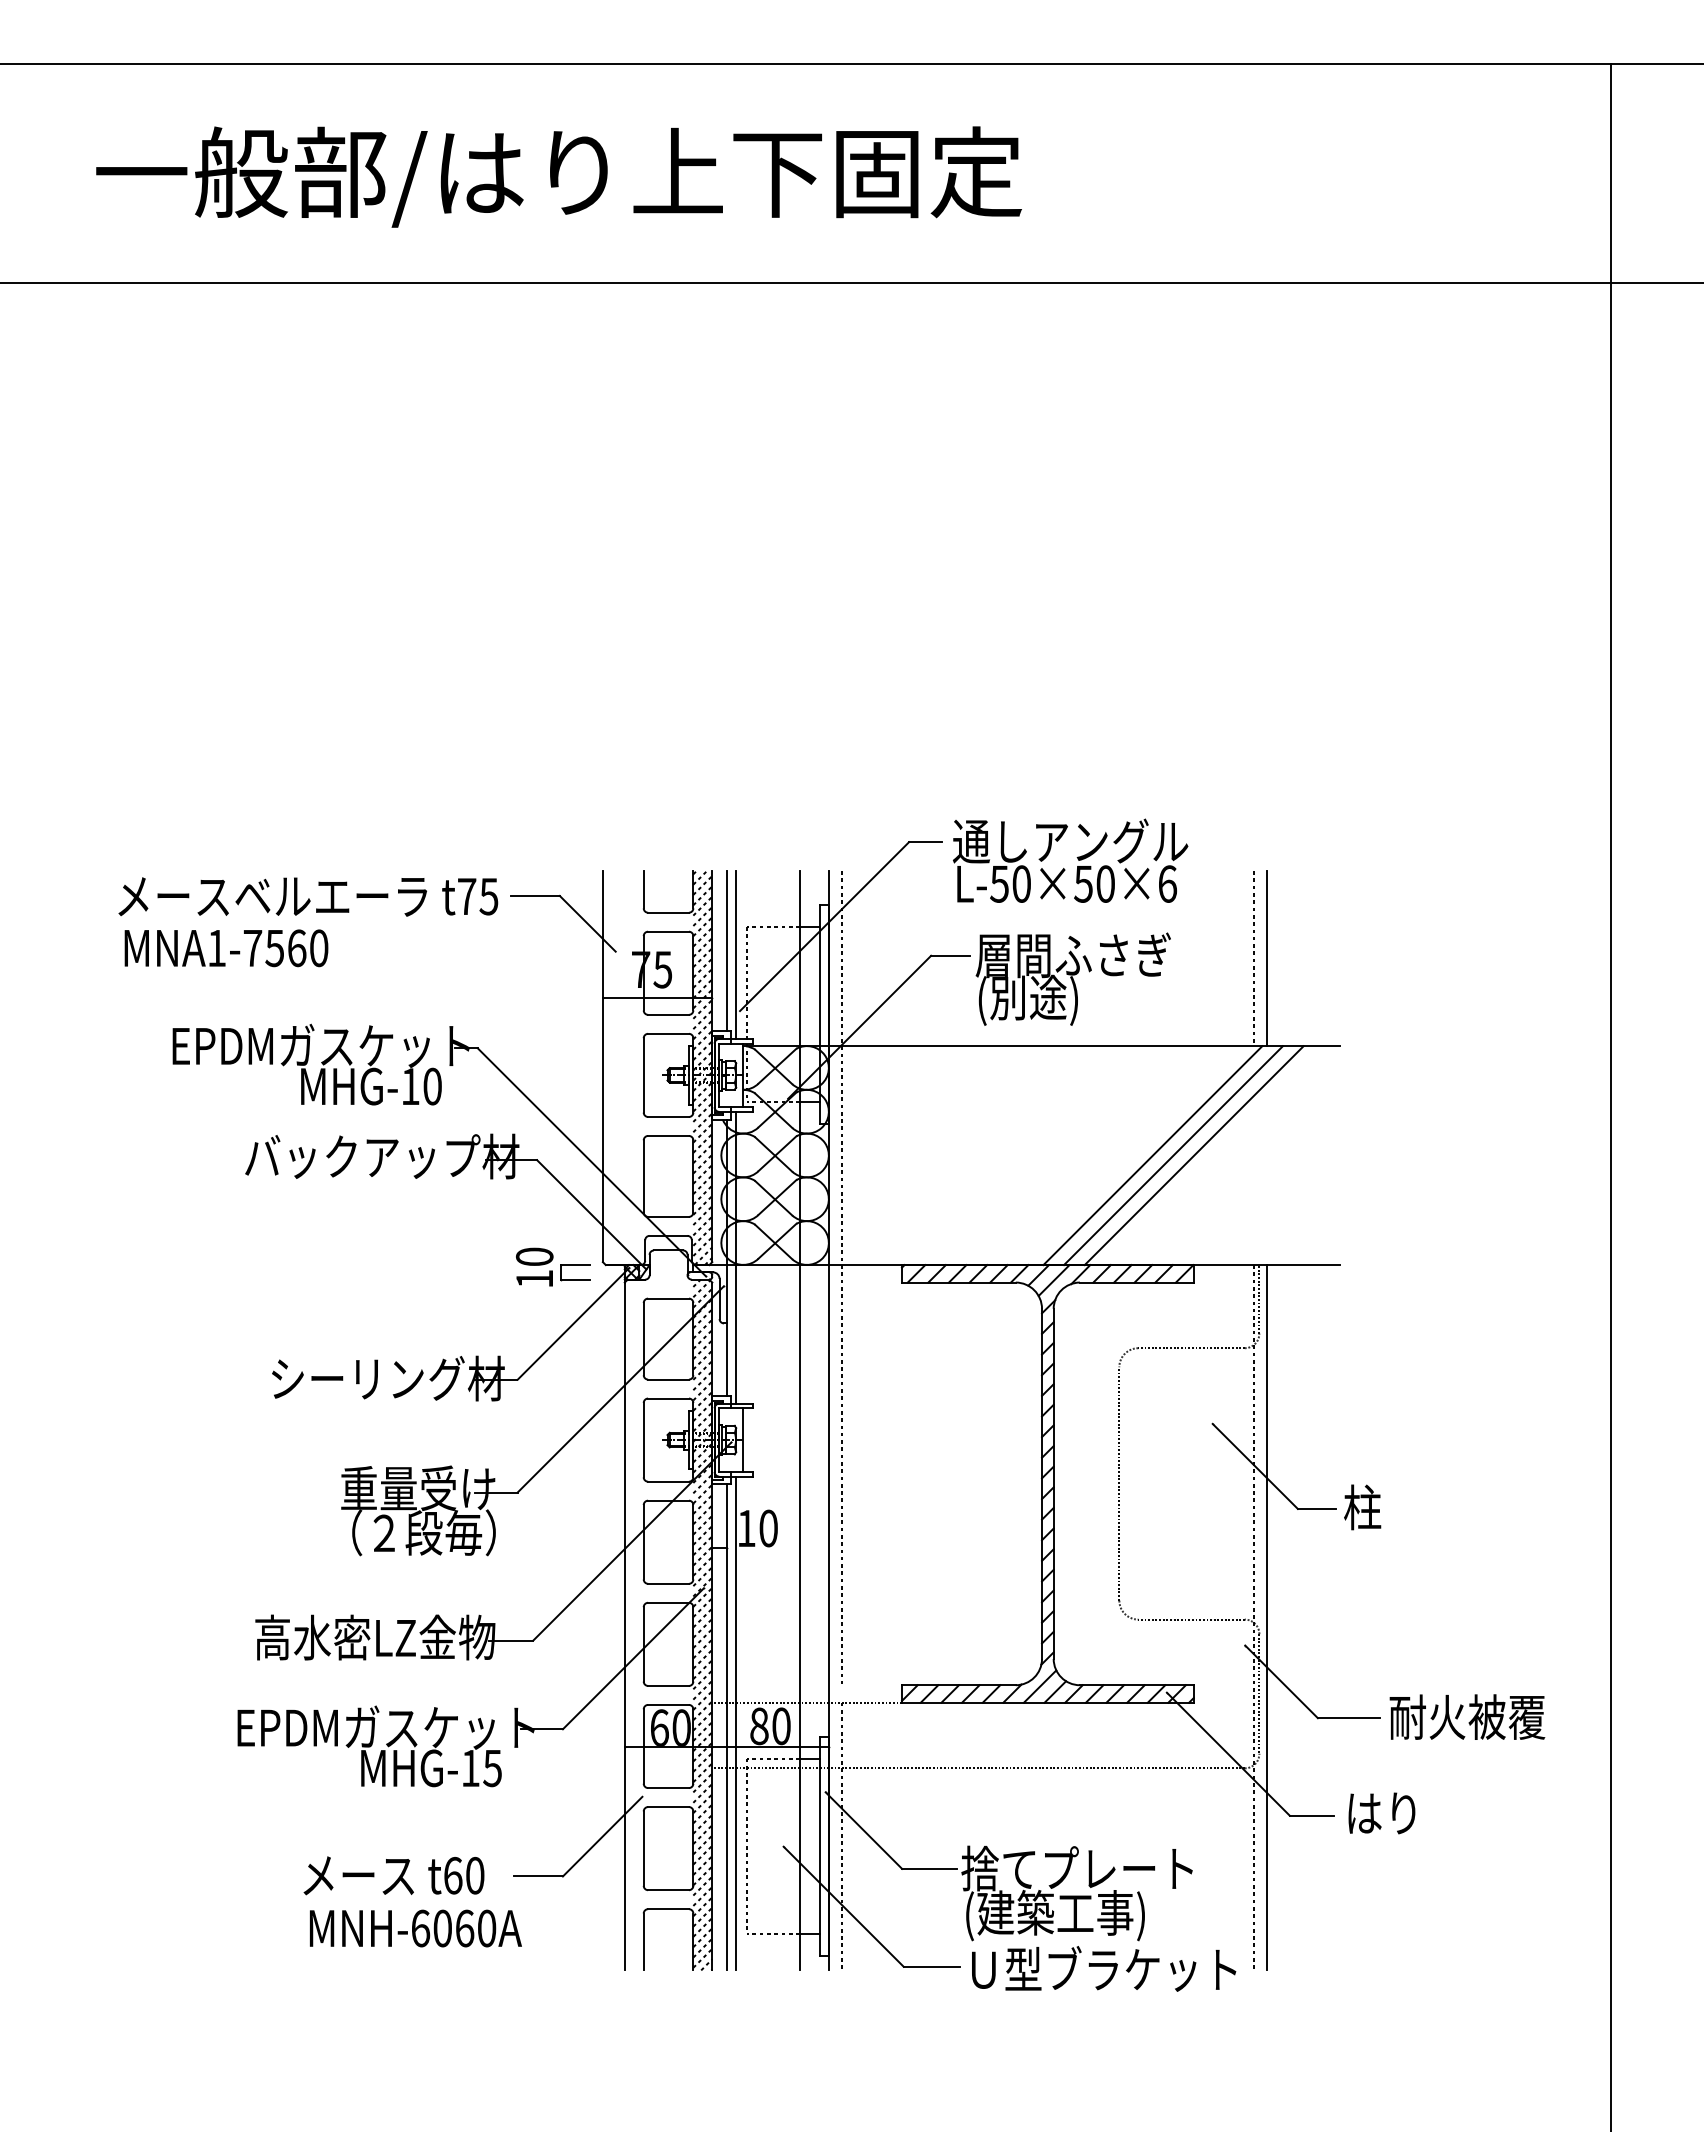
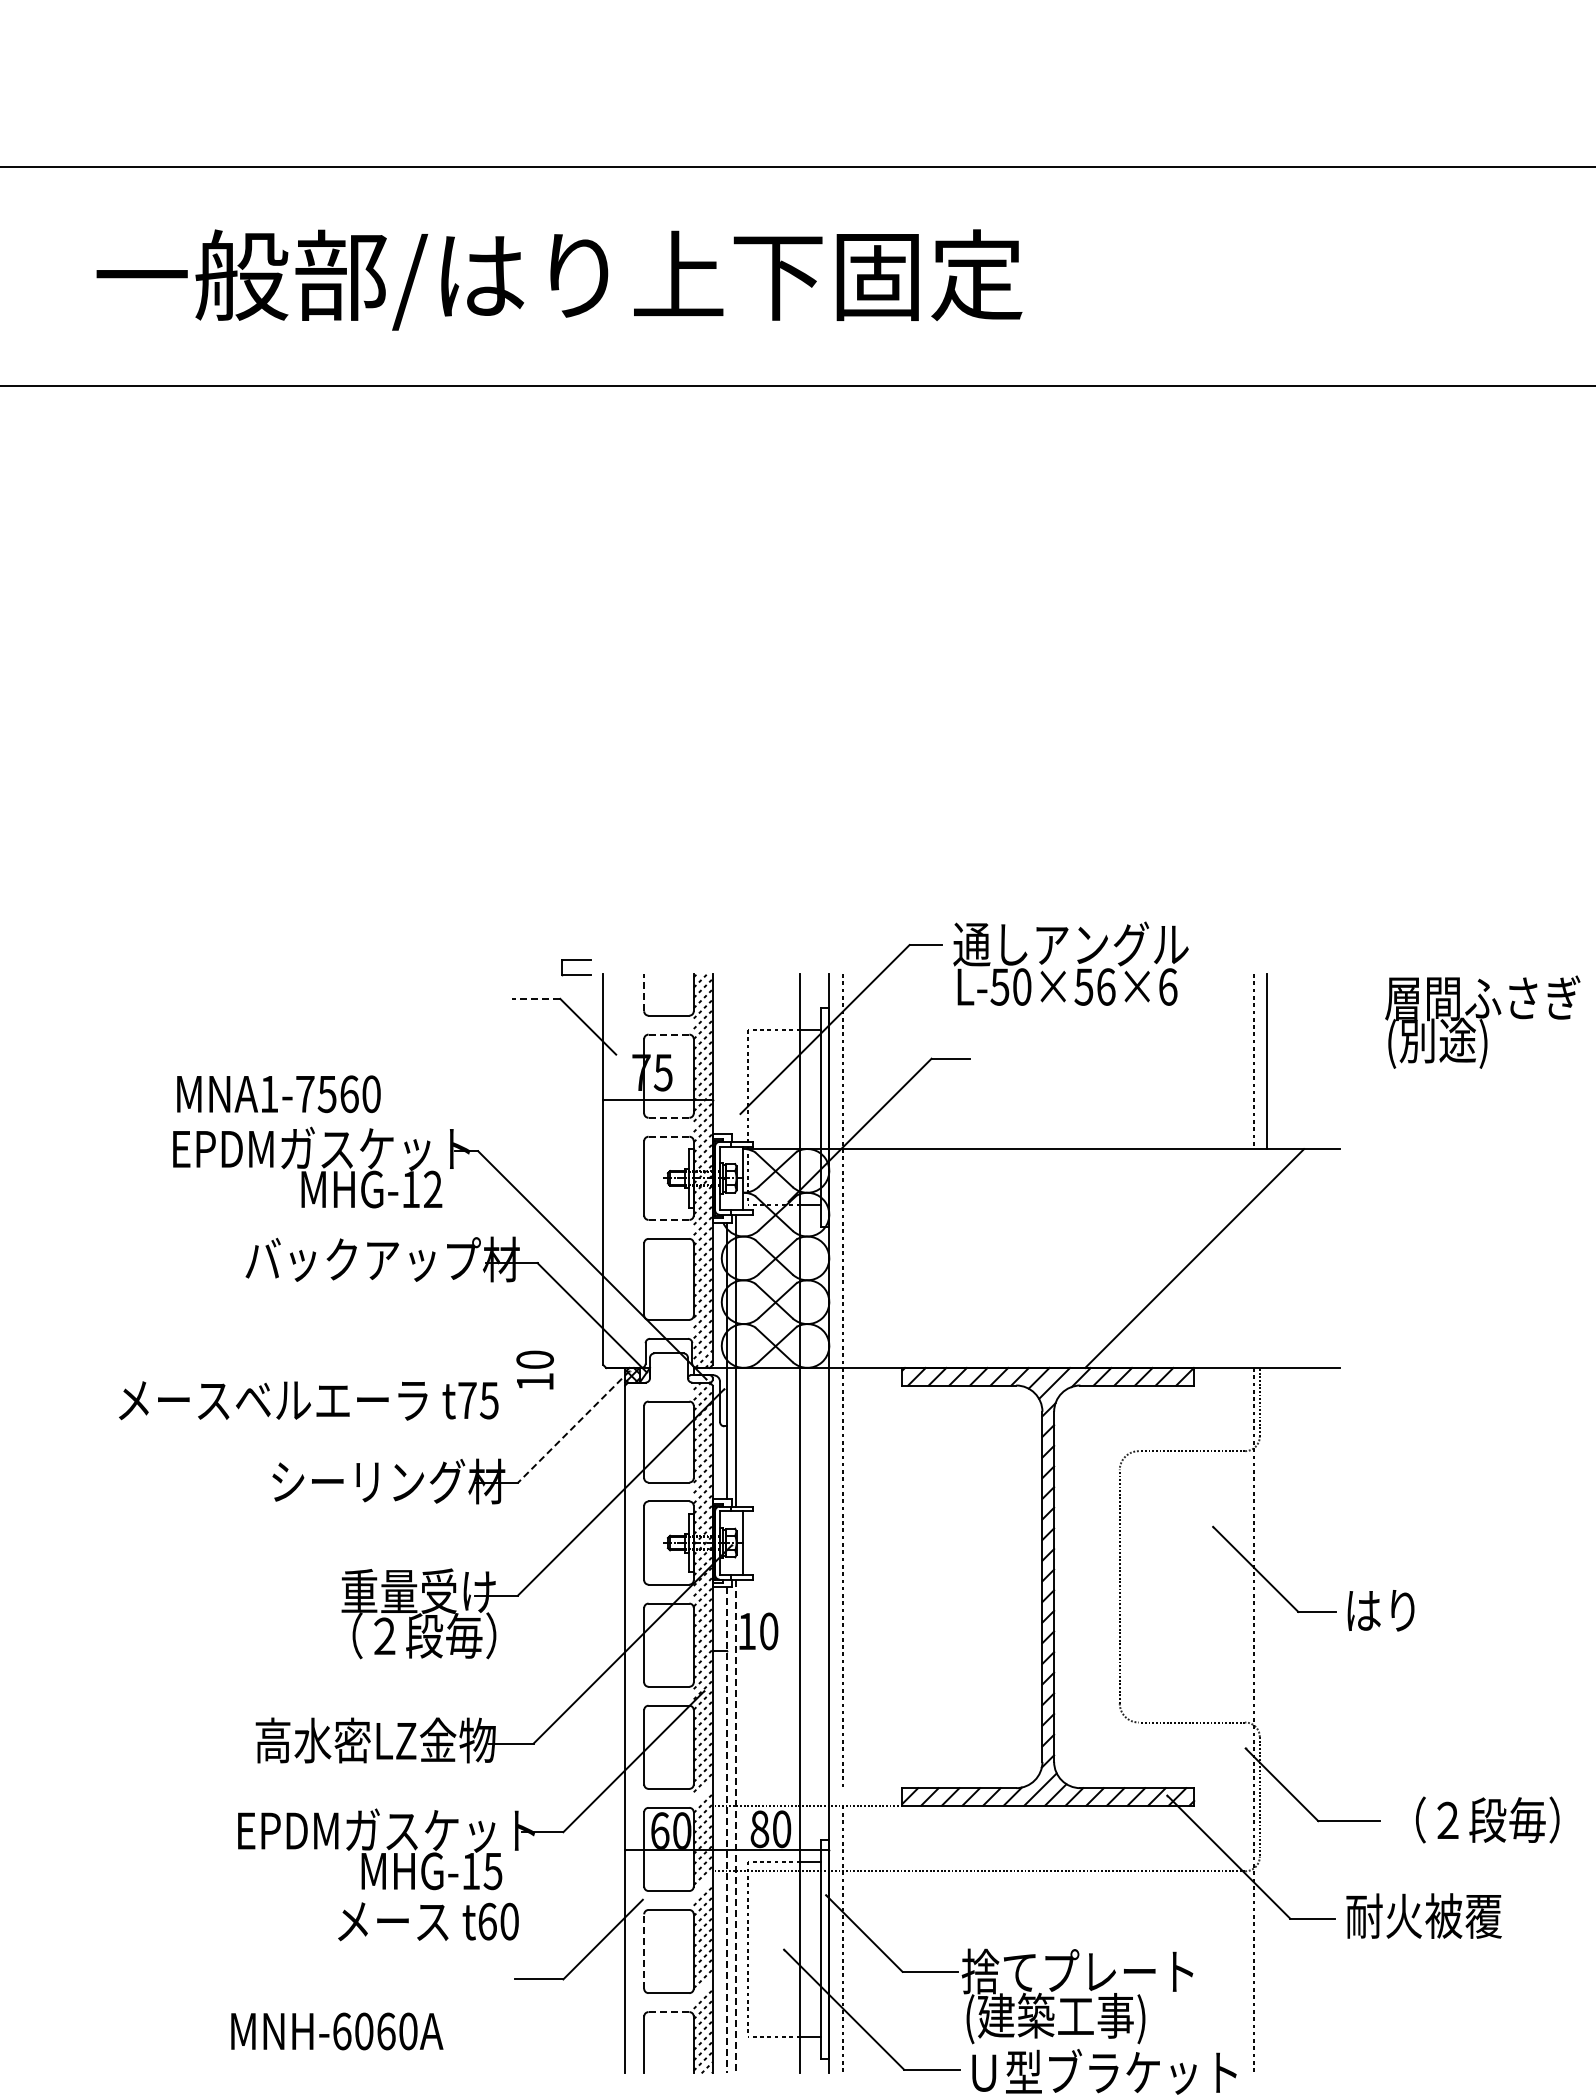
text: (1105, 883) -> (1105, 986), L-50×50×6 -> L-50×56×6
line: (643, 889) -> (643, 992), solid -> dashed
line: (535, 895) -> (535, 998), solid -> dashed
text: (308, 896) -> (308, 1400), moved
line: (668, 931) -> (668, 1034), solid -> dashed
text: (226, 948) -> (278, 1094), moved
line: (726, 951) -> (726, 1054), removed
line: (735, 954) -> (735, 1057), removed
text: (1072, 978) -> (1481, 1021), moved
line: (669, 1014) -> (669, 1117), solid -> dashed
line: (668, 1033) -> (668, 1136), solid -> dashed
text: (432, 1086) -> (432, 1189), MHG-10 -> MHG-12
line: (669, 1116) -> (669, 1219), solid -> dashed
line: (1152, 1155) -> (1152, 1258), removed
line: (1173, 1155) -> (1173, 1258), removed
part: (575, 1265) -> (575, 960), moved
line: (573, 1323) -> (573, 1426), solid -> dashed
text: (1378, 1507) -> (1378, 1610), 柱 -> はり
line: (1266, 1617) -> (1266, 1720), removed
line: (702, 1689) -> (702, 1792), removed
text: (1474, 1716) -> (1474, 1819), 耐火被覆 -> （２段毎）
line: (735, 1723) -> (735, 1826), solid -> dashed
line: (726, 1727) -> (726, 1830), solid -> dashed
line: (702, 1782) -> (702, 1885), removed
text: (1423, 1812) -> (1423, 1915), はり -> 耐火被覆
line: (643, 1848) -> (643, 1951), solid -> dashed
text: (393, 1875) -> (427, 1921), moved
line: (702, 1885) -> (702, 1988), removed
line: (668, 1909) -> (668, 2012), solid -> dashed
text: (415, 1928) -> (336, 2031), moved

